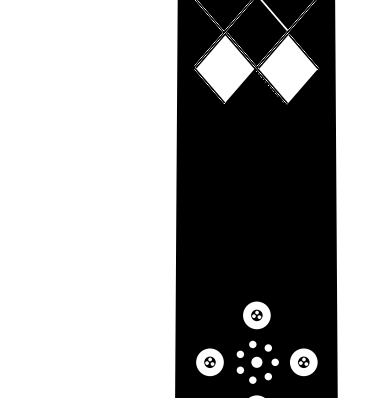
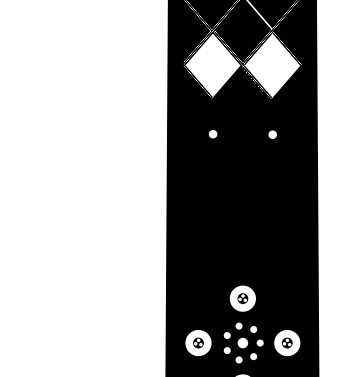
fill: (224, 141) -> (212, 134), removed
fill: (287, 141) -> (271, 134), removed

